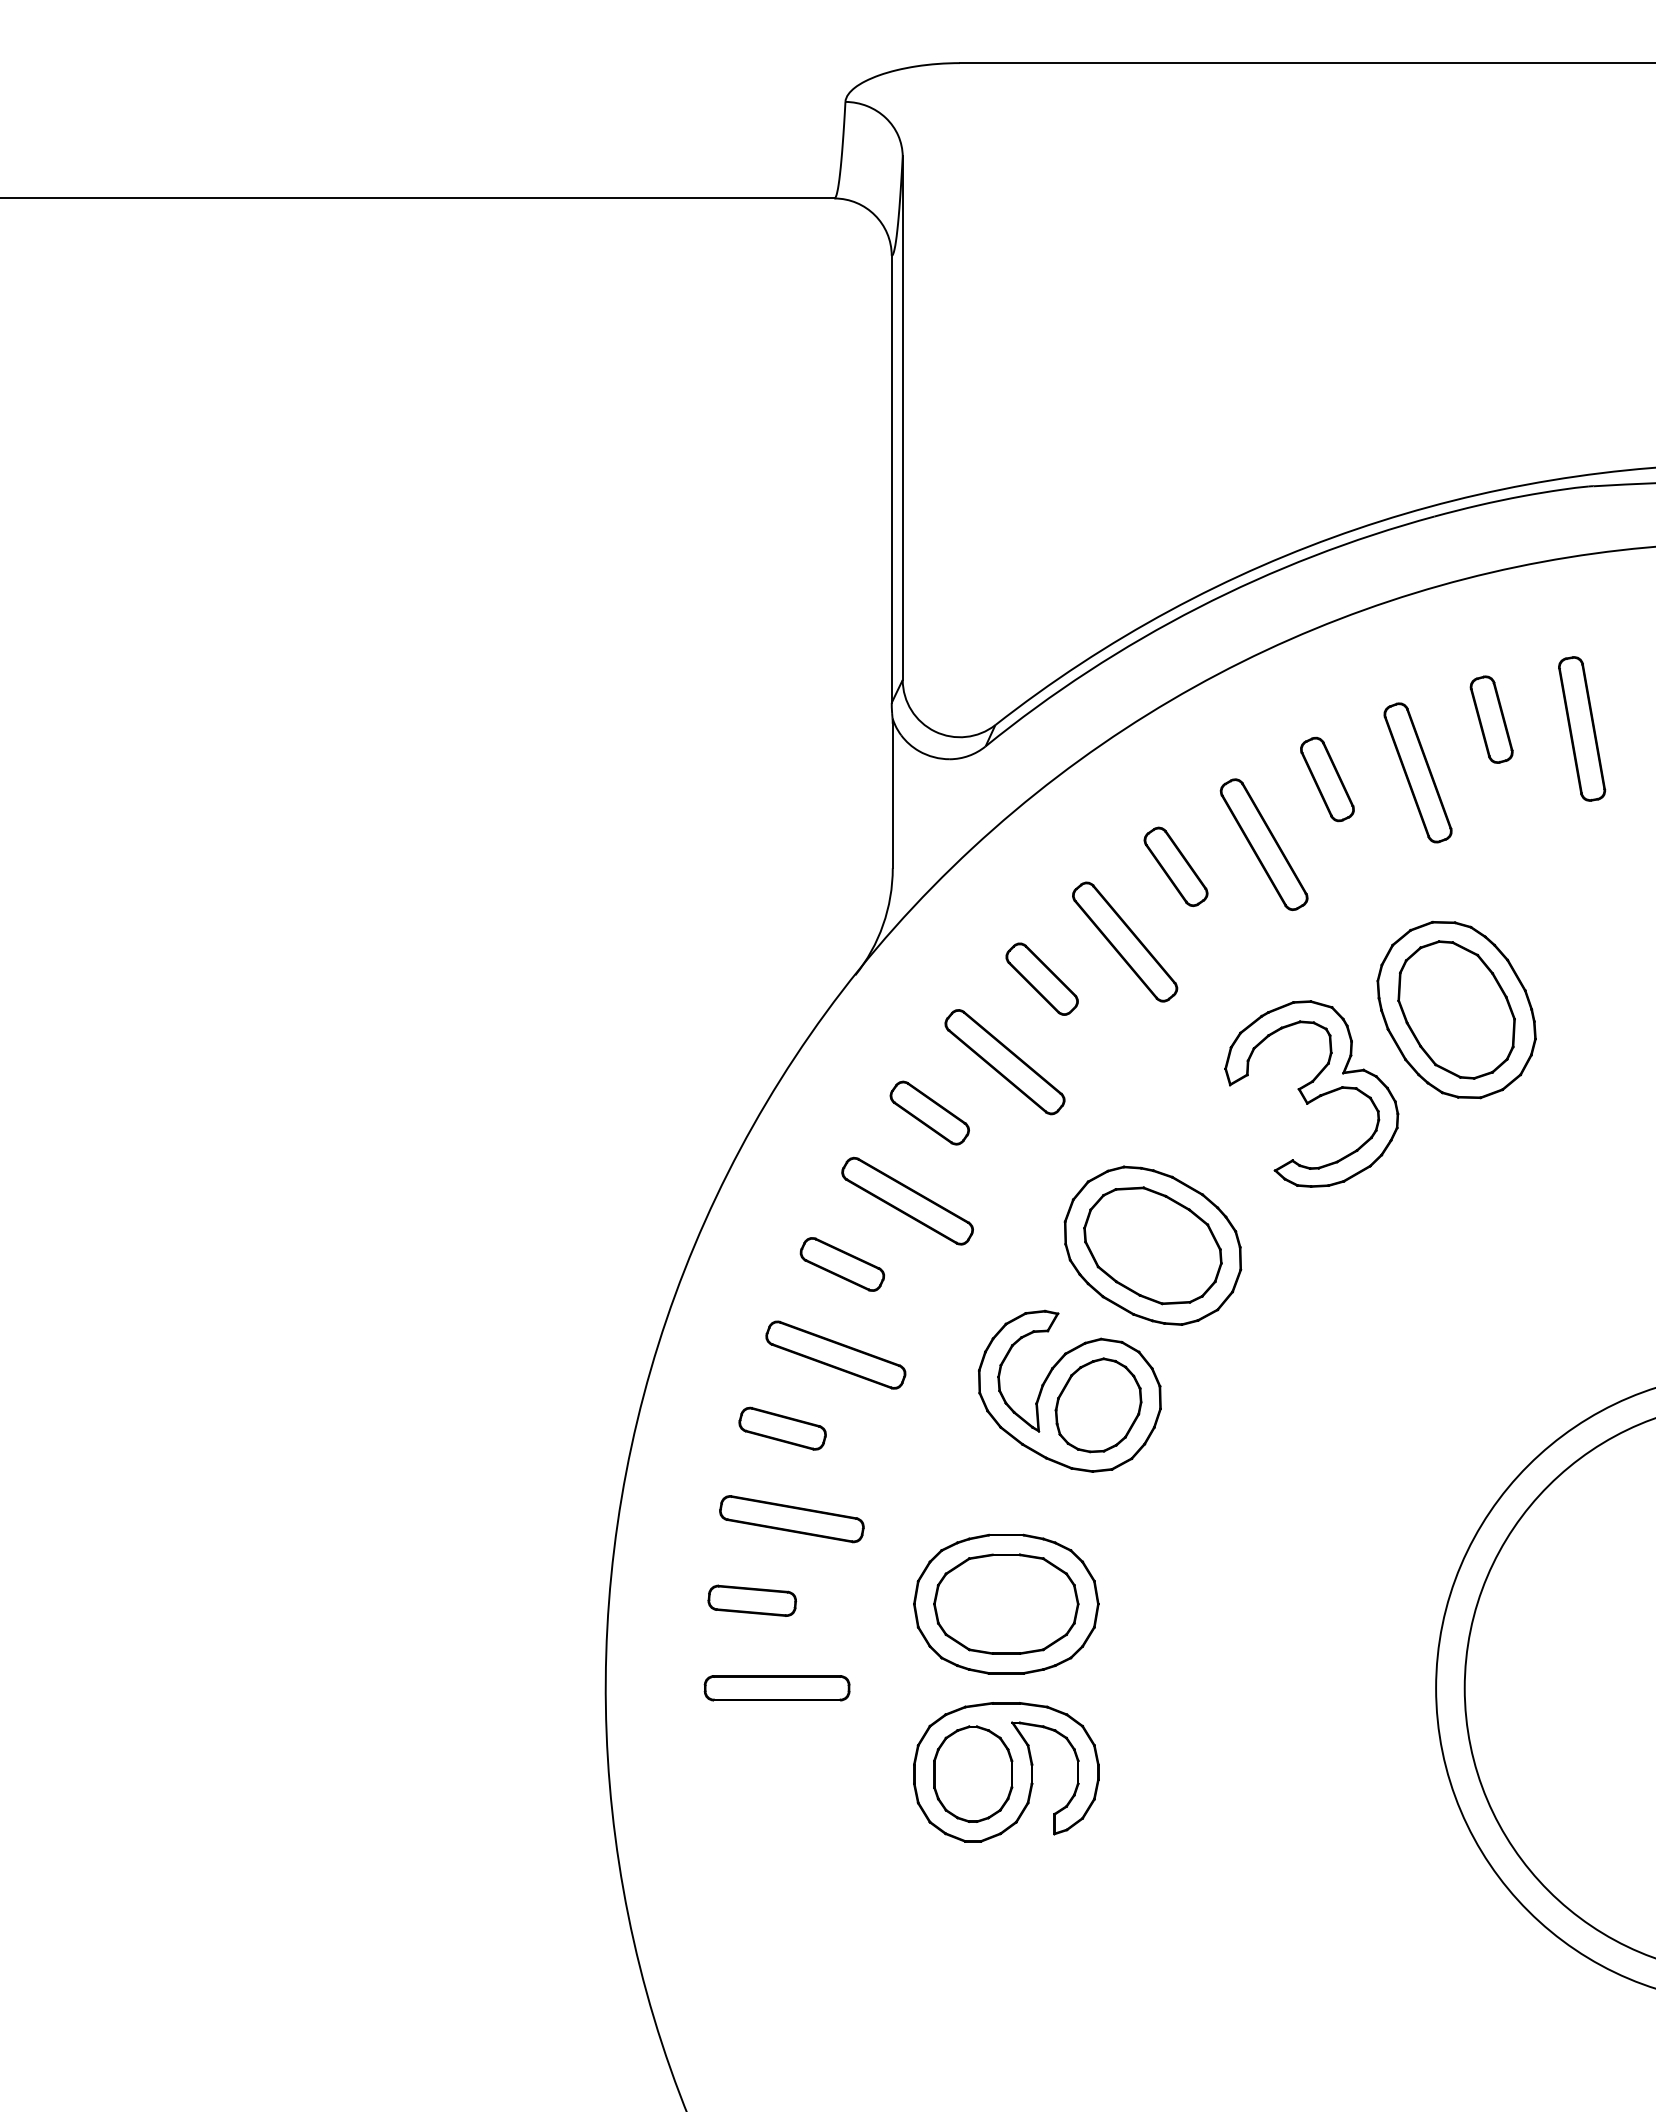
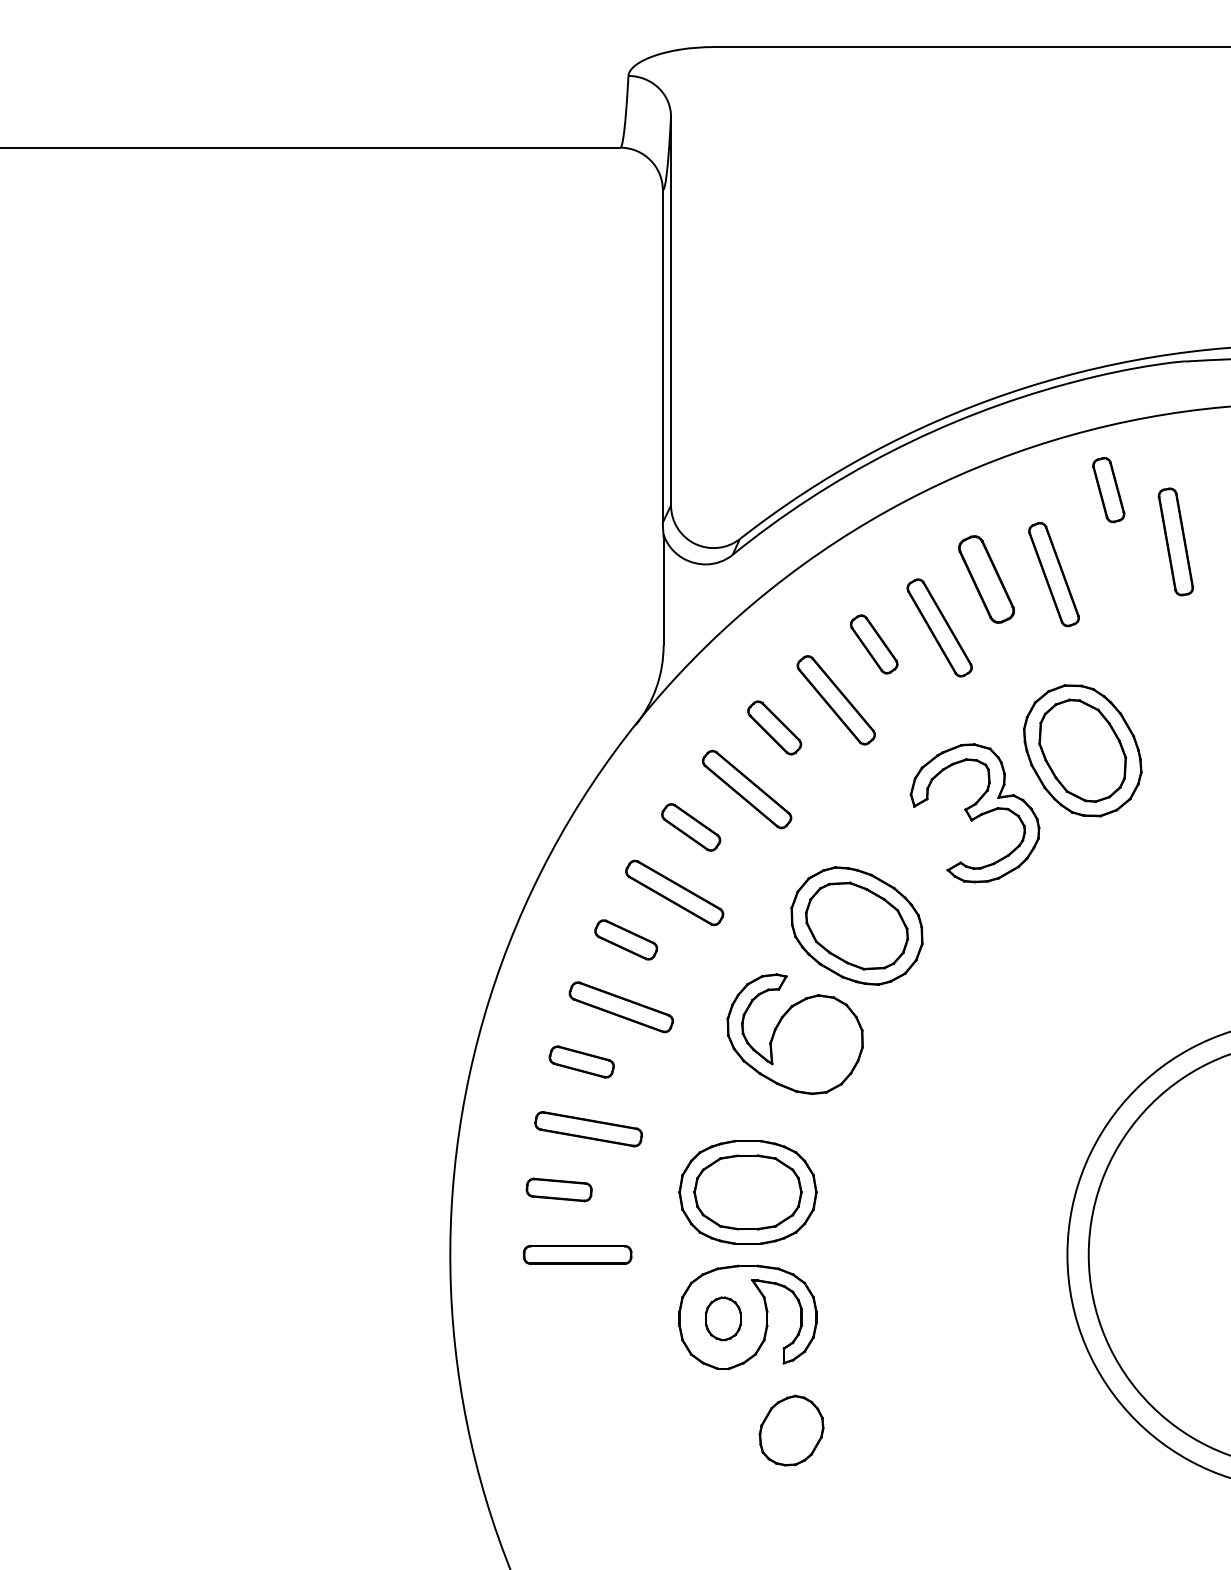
part: (1491, 720) -> (1108, 490), moved
part: (1327, 779) -> (986, 579), size x1.4
part: (1098, 1405) -> (791, 1430), moved
part: (973, 1773) -> (723, 1318), size x0.6

